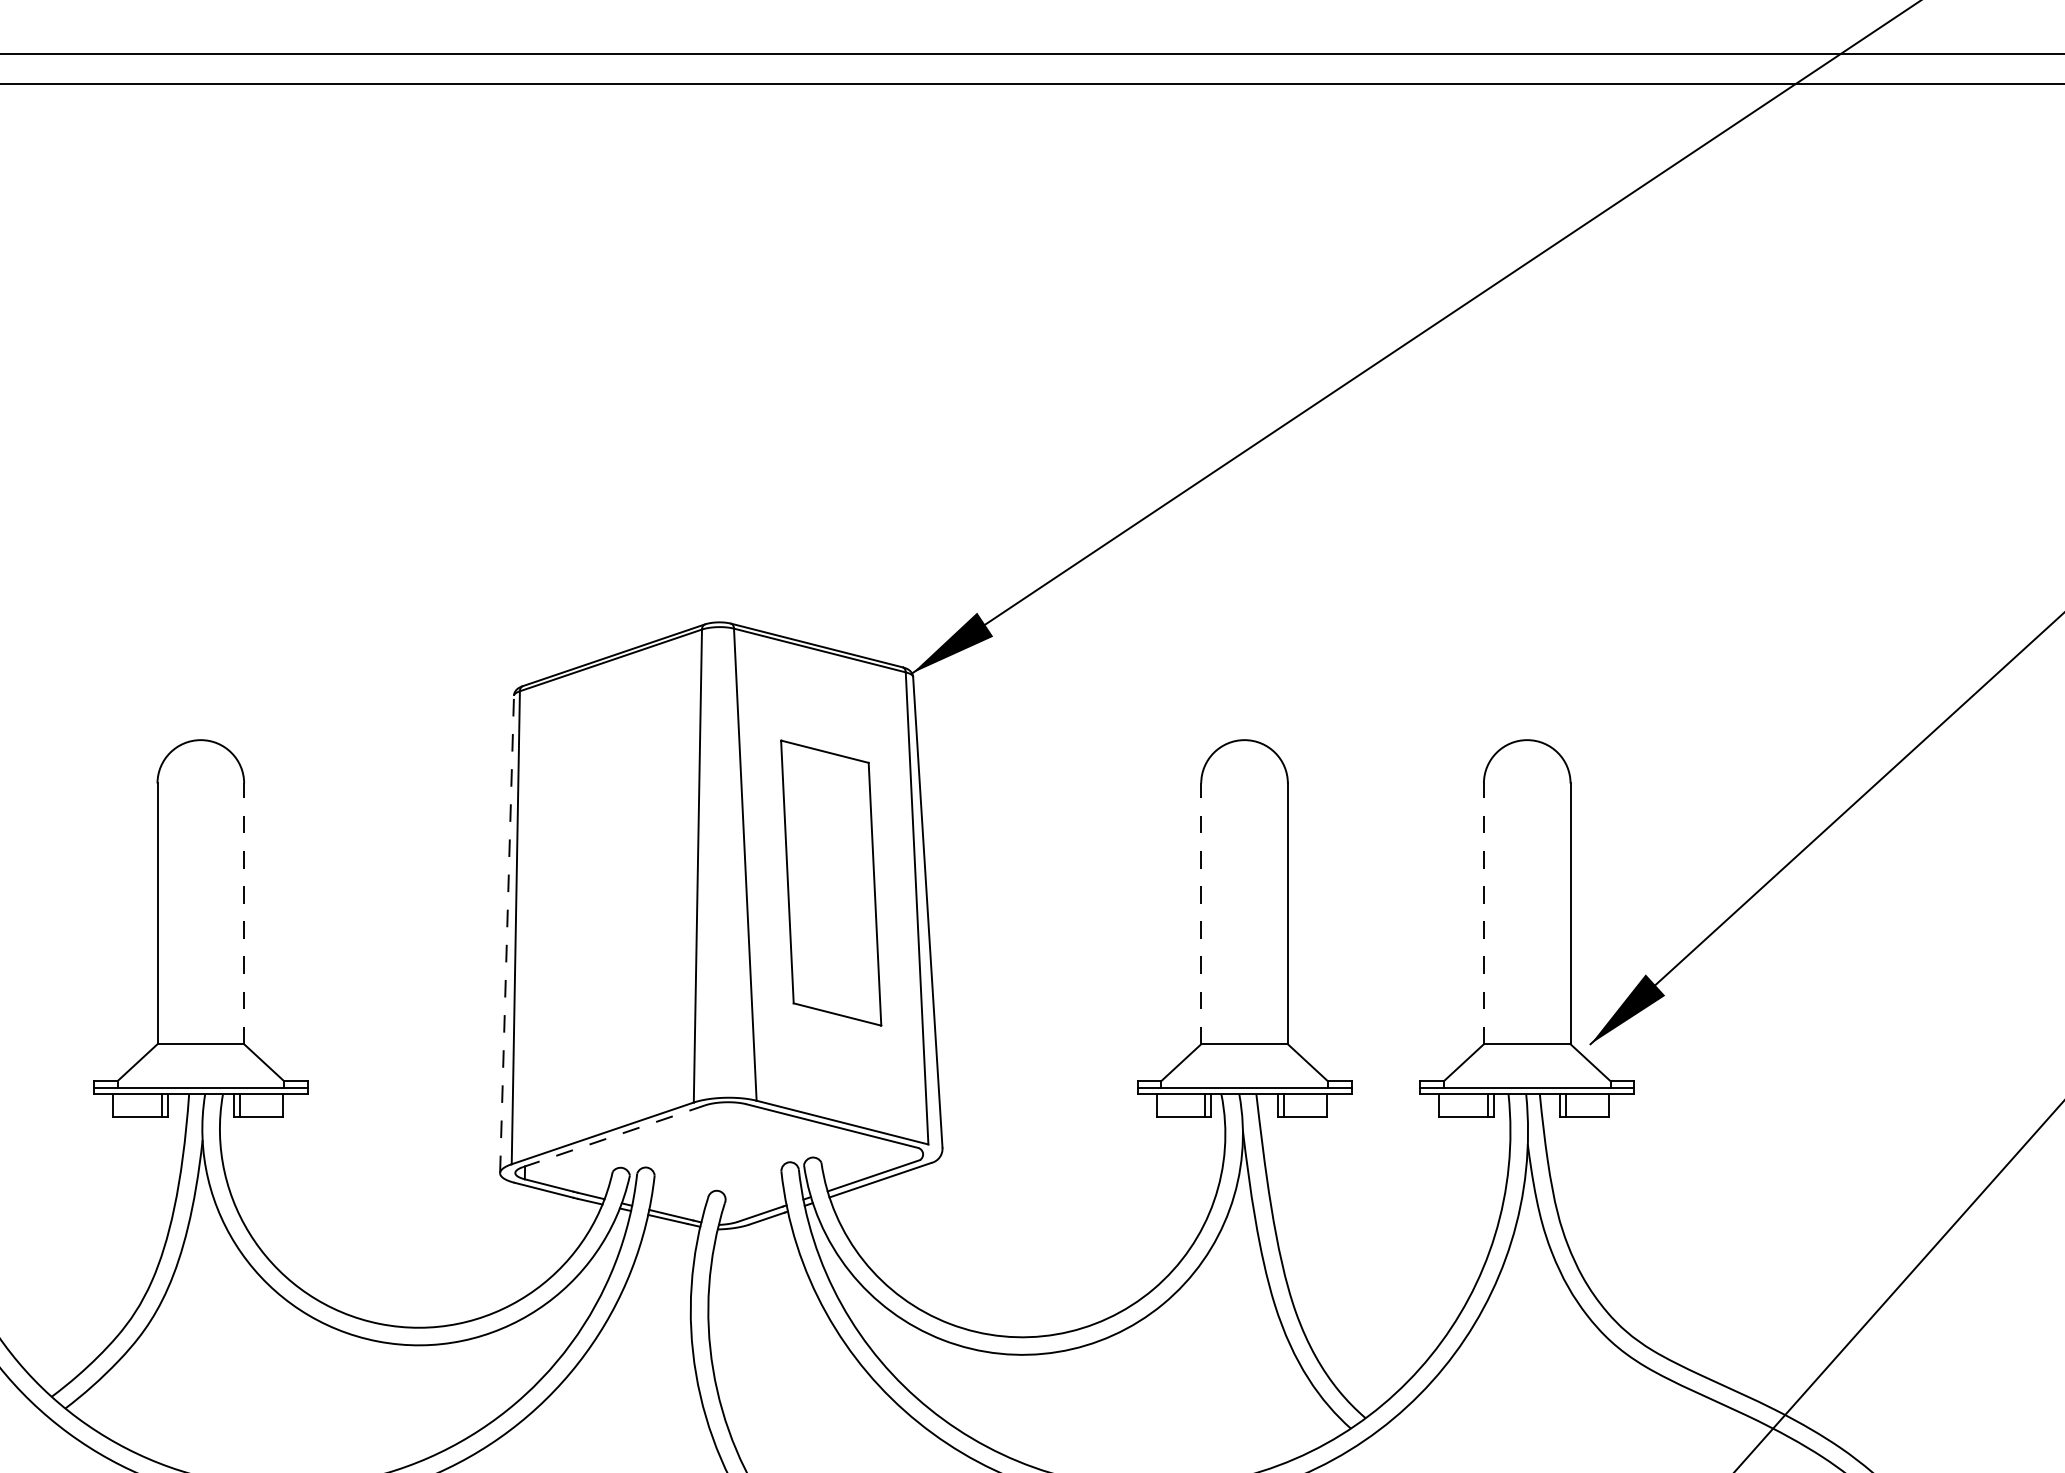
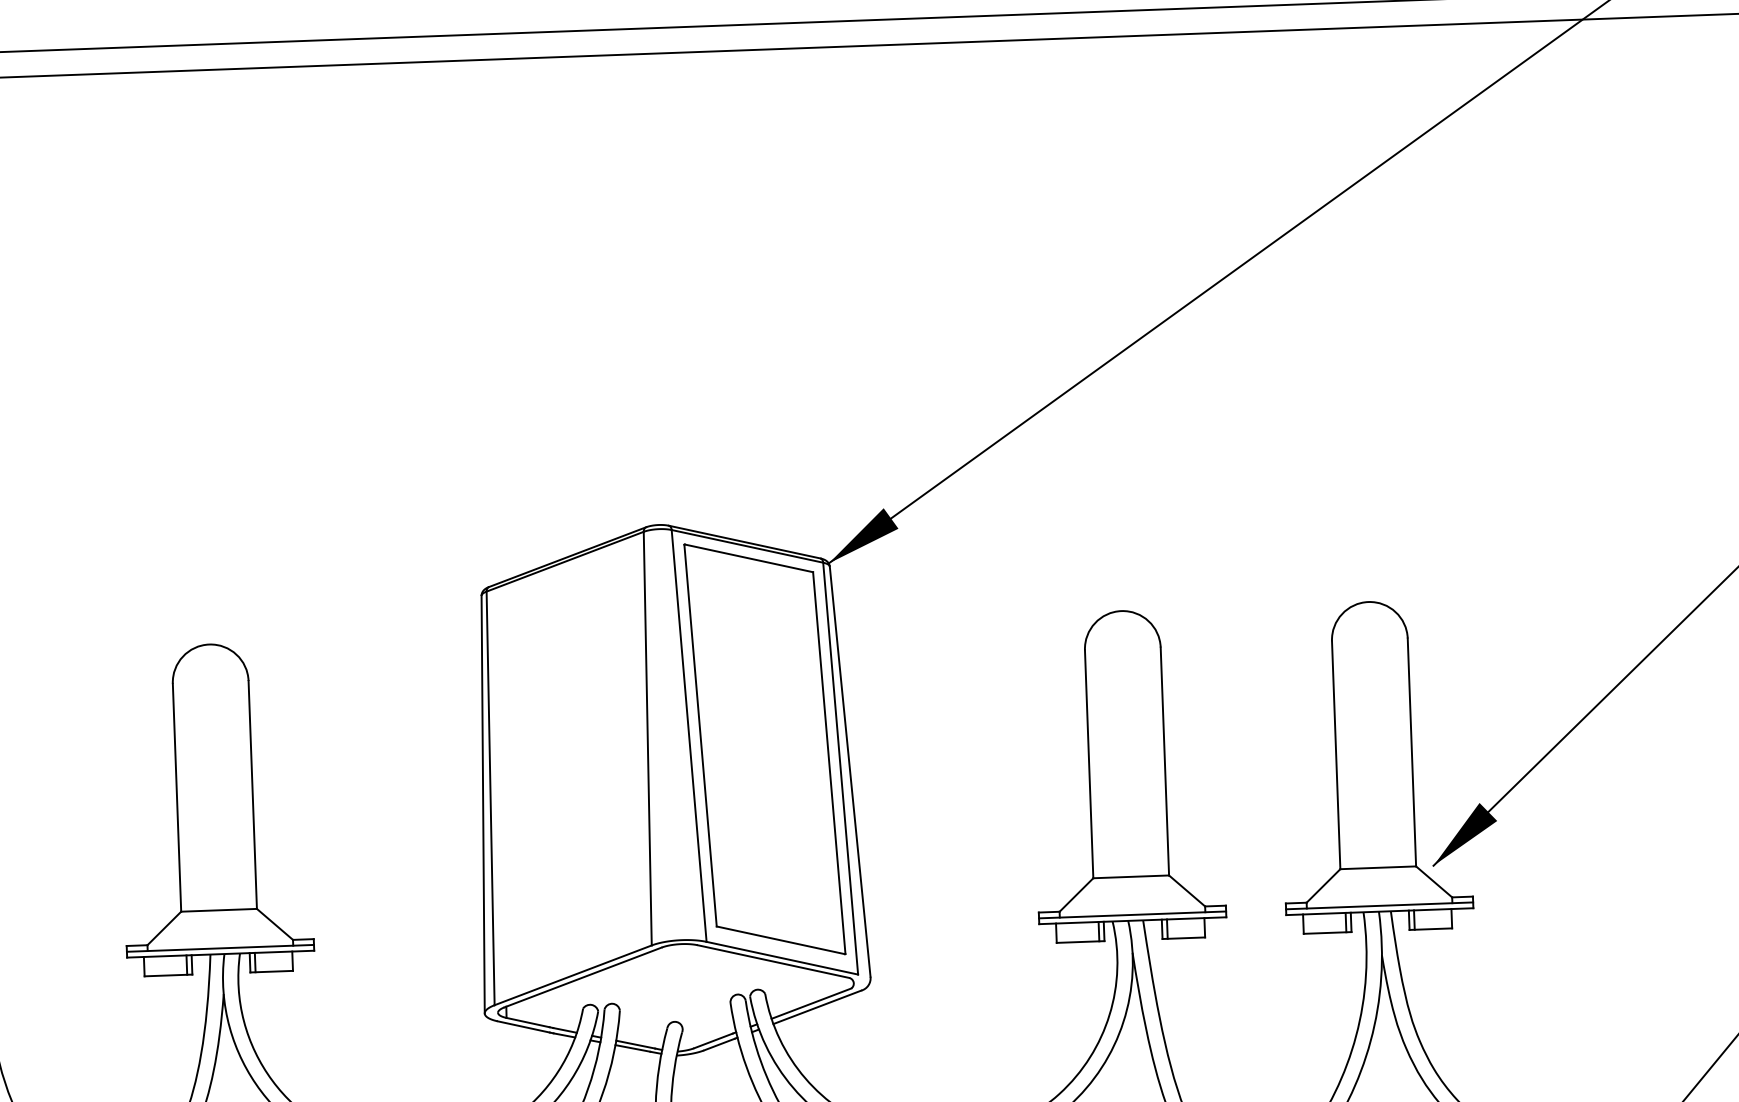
part: (830, 882) -> (764, 748), size x1.67
line: (244, 913) -> (253, 794), dashed -> solid
line: (1201, 913) -> (1089, 763), dashed -> solid
line: (1483, 913) -> (1335, 754), dashed -> solid
line: (507, 934) -> (483, 804), dashed -> solid
line: (614, 1136) -> (583, 977), dashed -> solid

